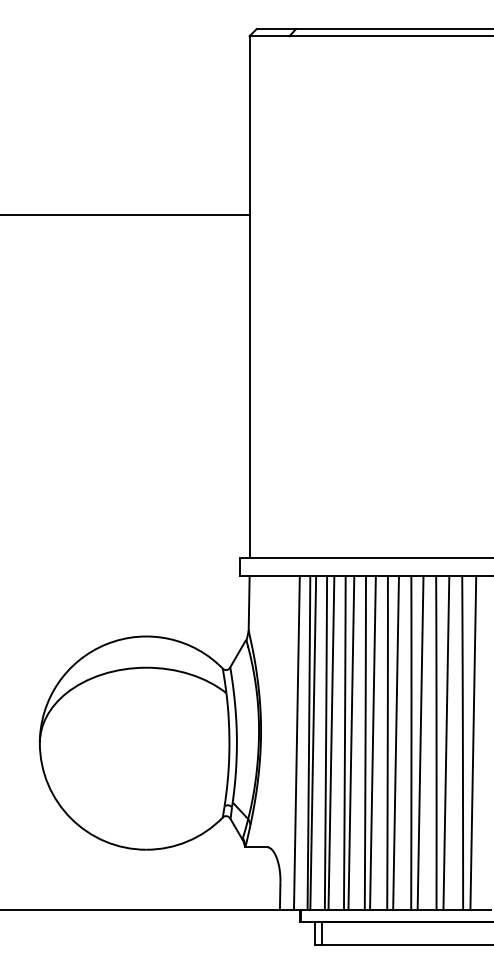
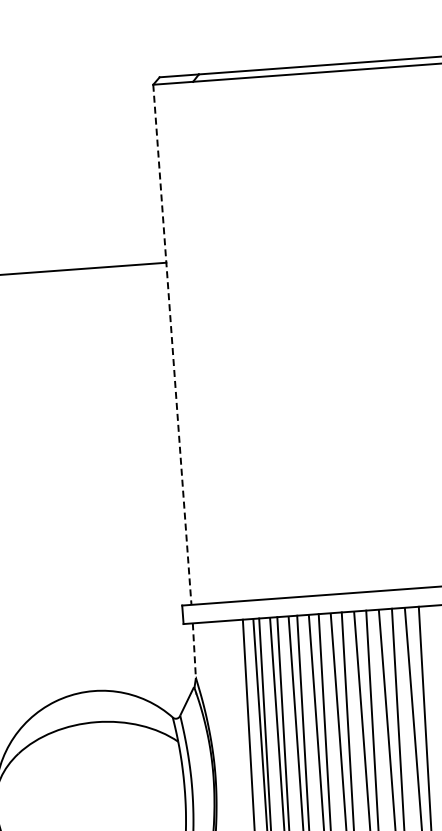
line: (249, 296) -> (172, 344), solid -> dashed
line: (249, 604) -> (194, 651), solid -> dashed

